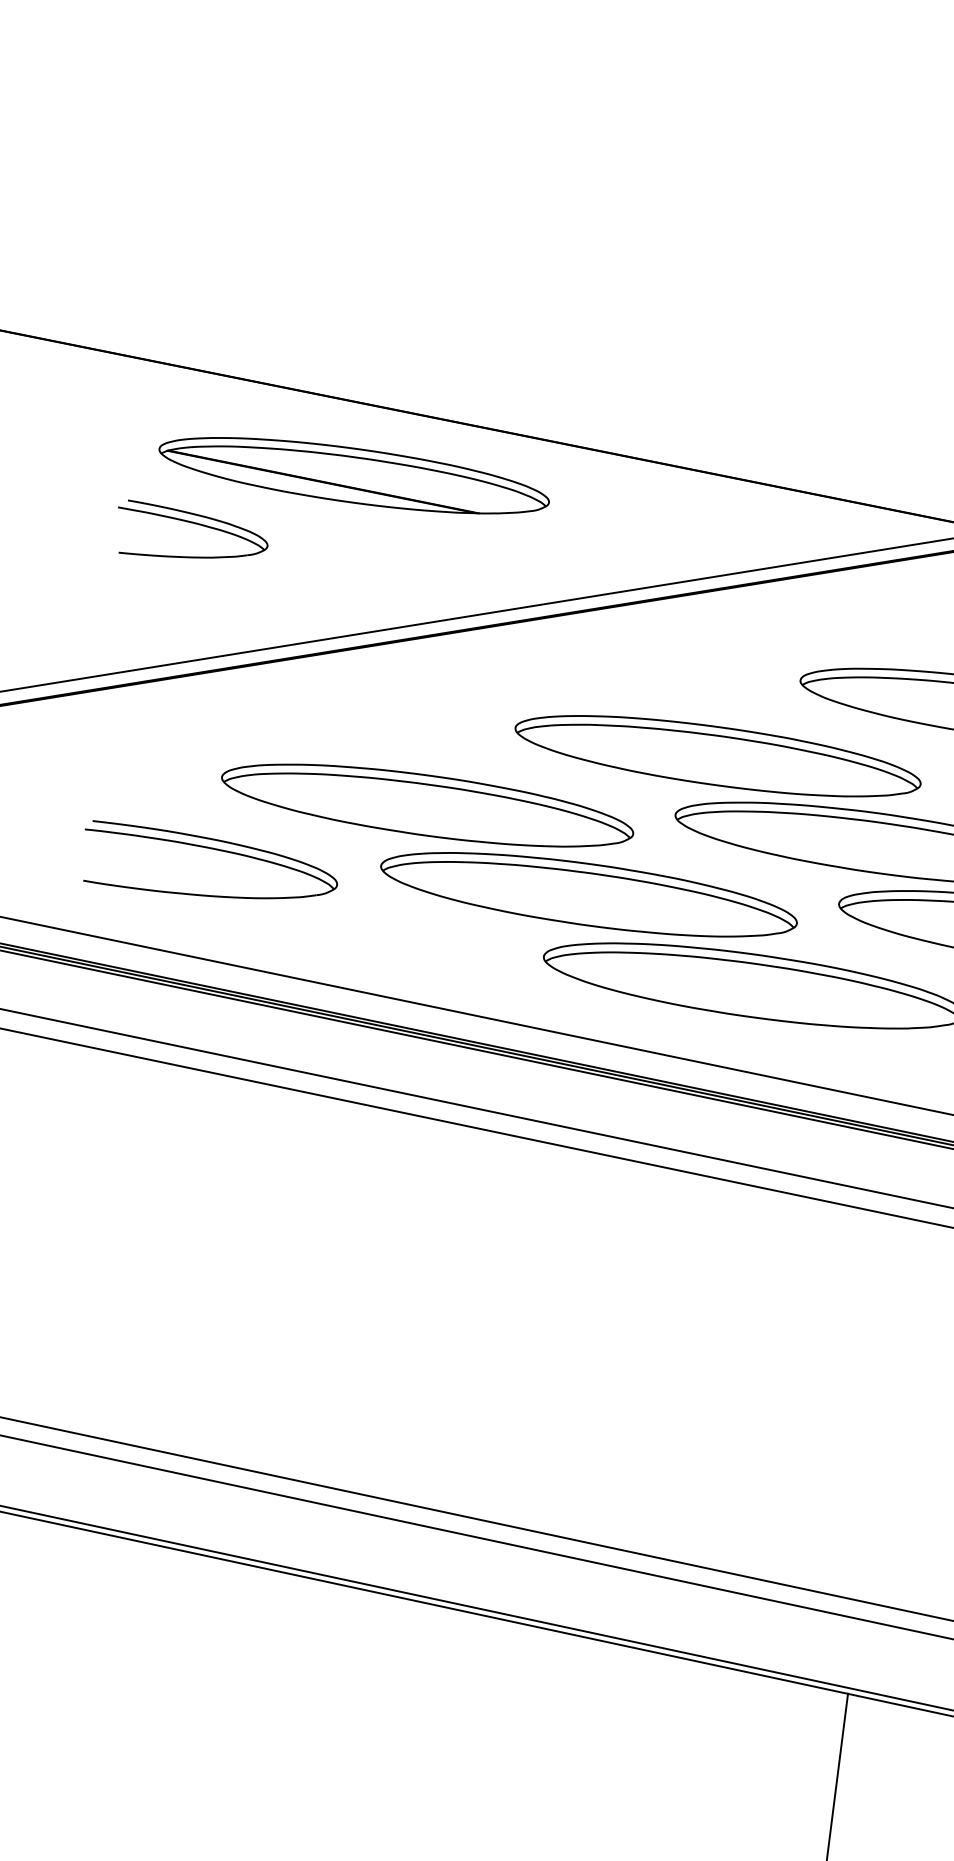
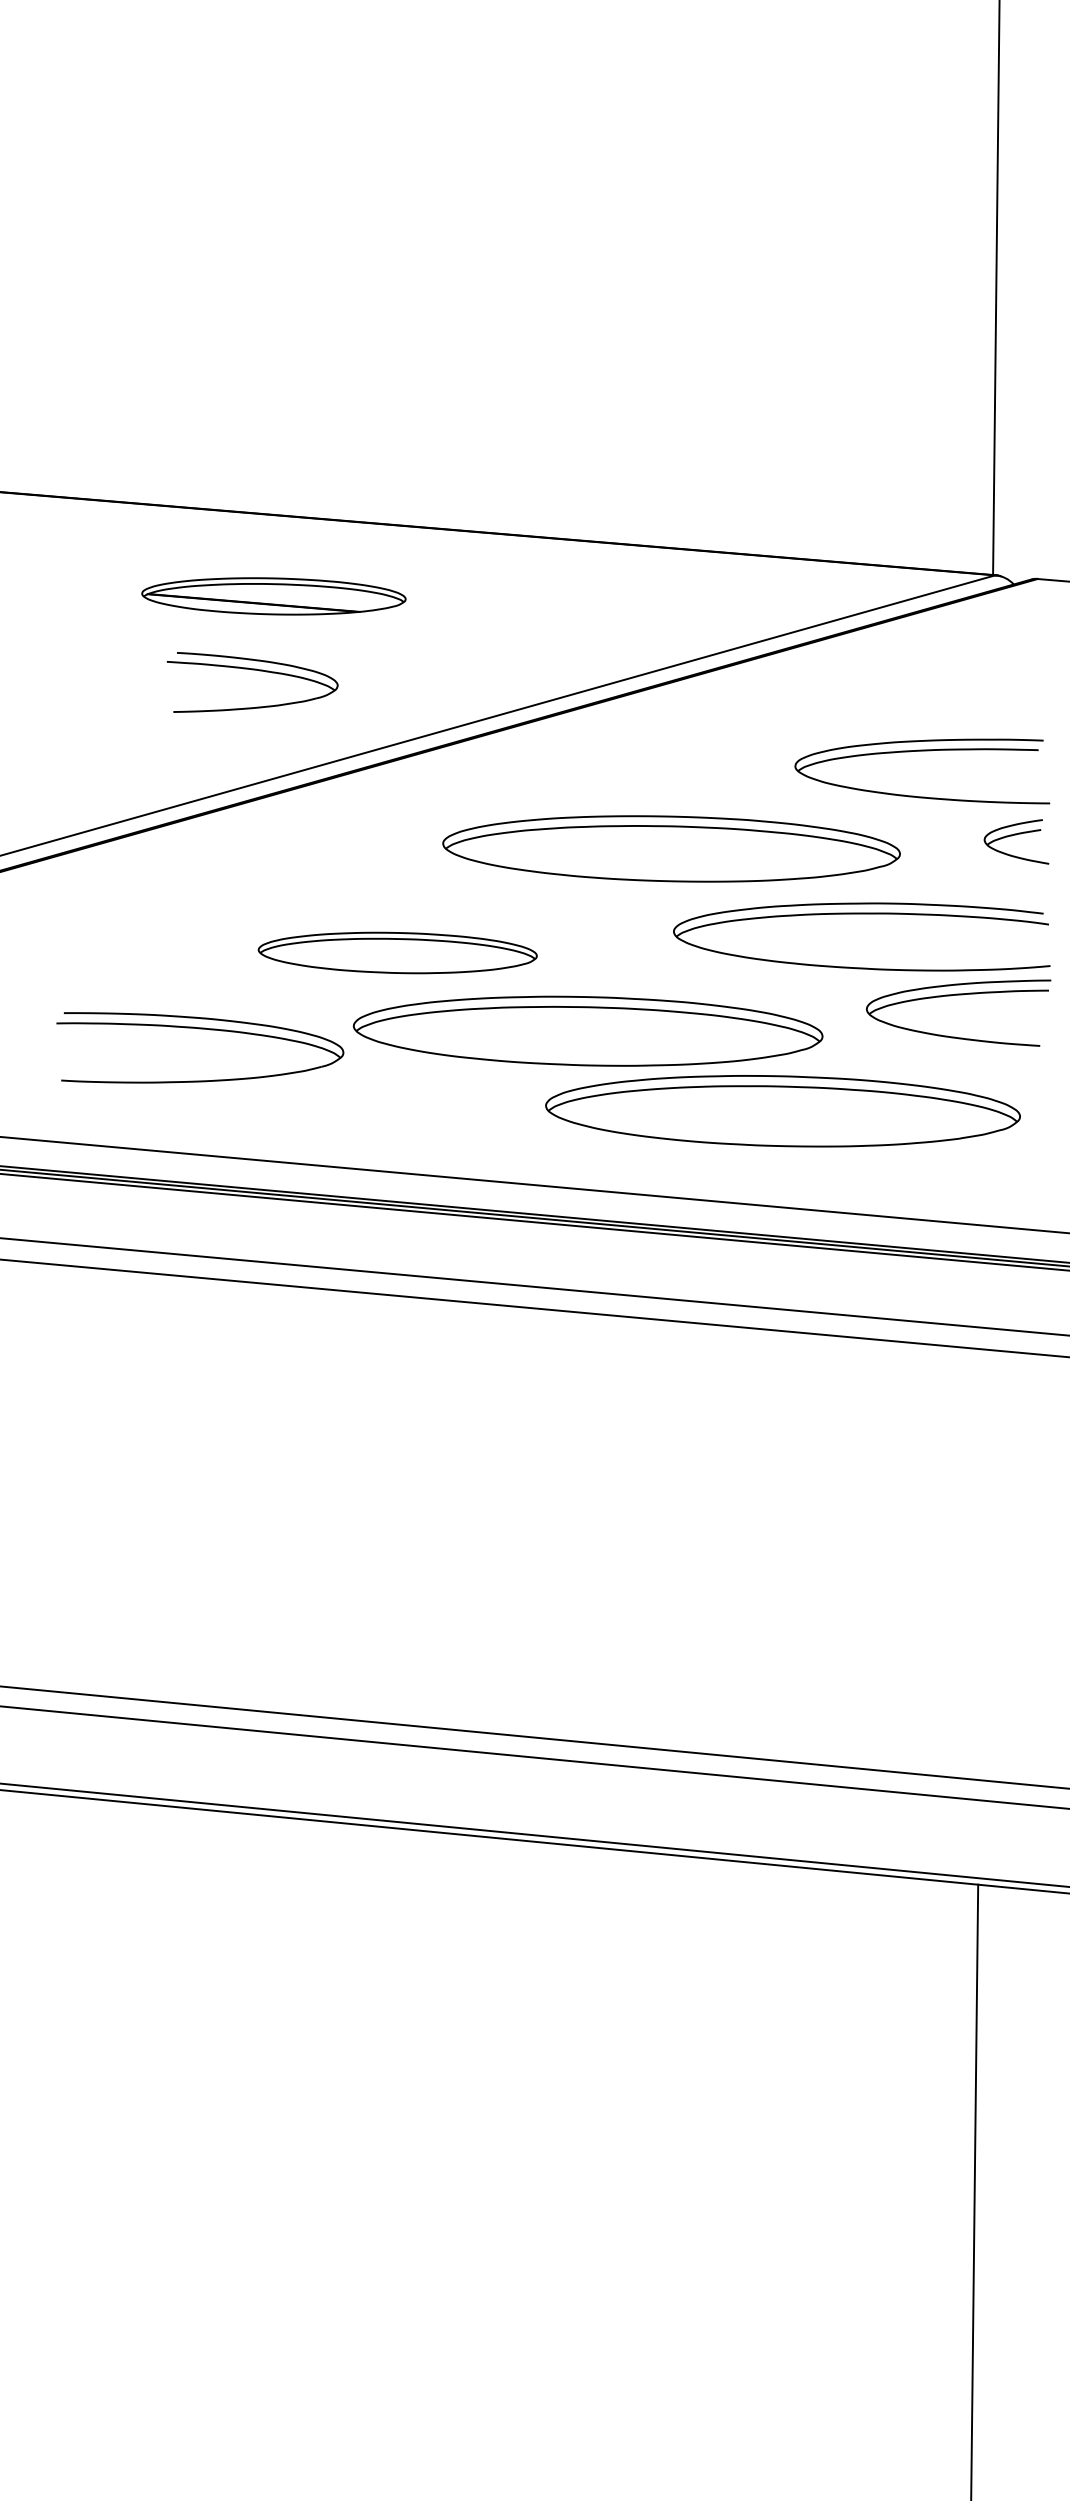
part: (353, 475) -> (273, 596), size x0.6
part: (193, 523) -> (252, 670), moved
part: (718, 755) -> (671, 848), moved
part: (427, 805) -> (397, 952), size x0.6
part: (212, 849) -> (200, 1029), moved

